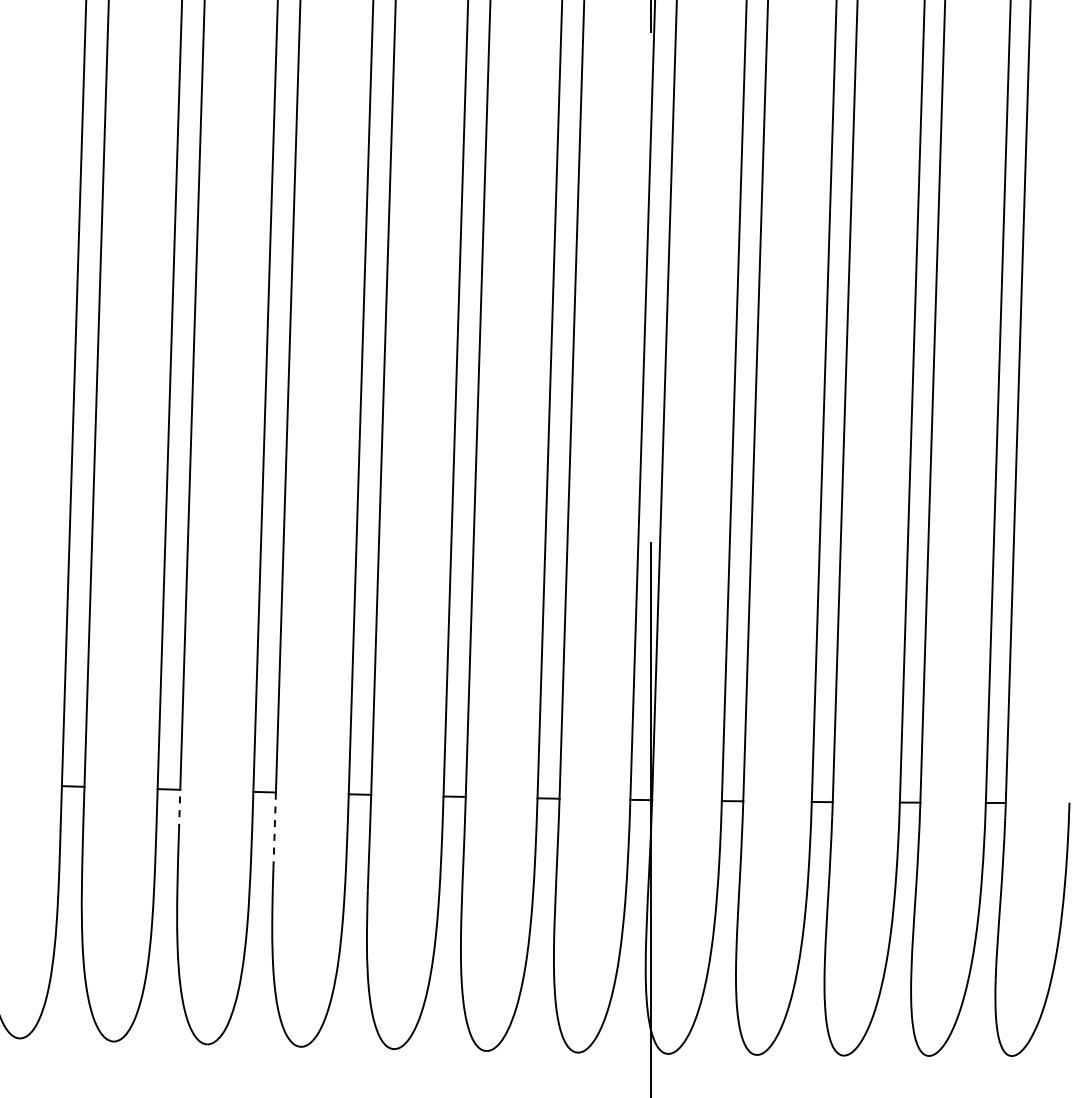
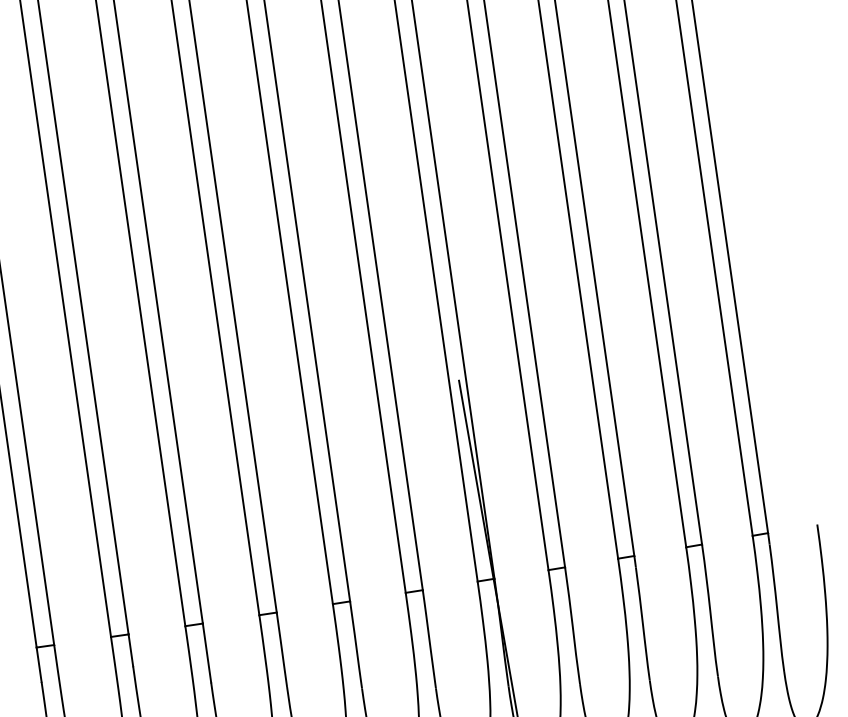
line: (179, 810) -> (130, 650), dashed -> solid
line: (274, 830) -> (206, 653), dashed -> solid

